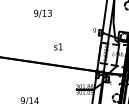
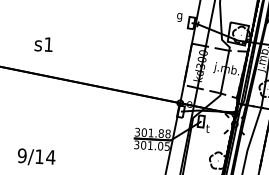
text: (58, 46) -> (44, 43), moved

